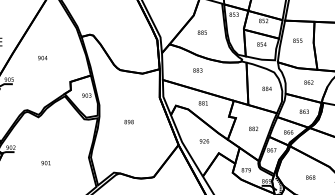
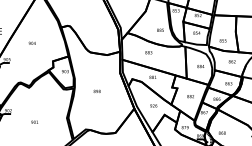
text: (201, 32) -> (159, 30), moved
text: (297, 40) -> (222, 40), moved
text: (310, 177) -> (222, 133), moved

